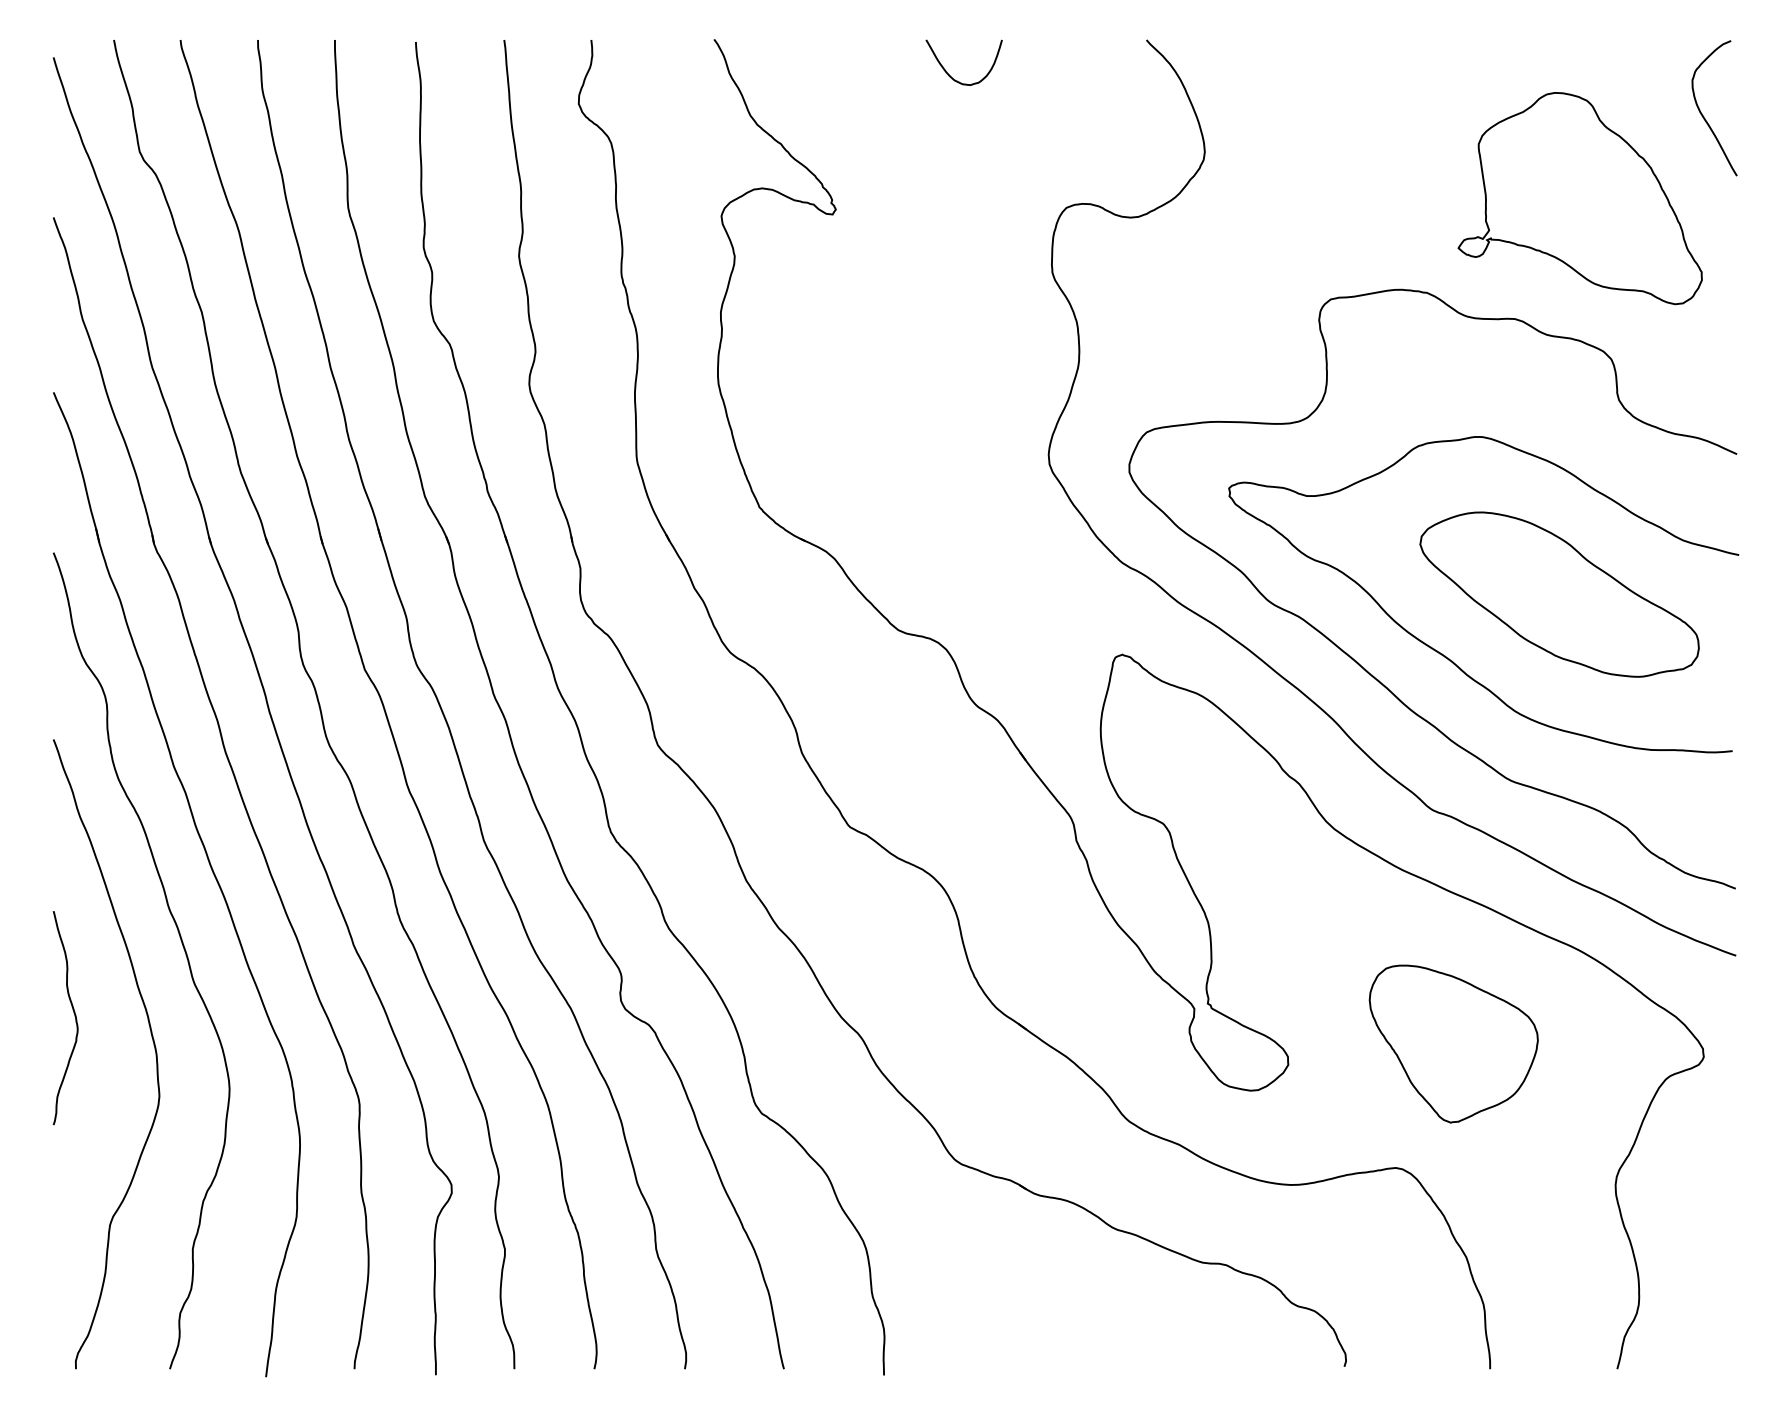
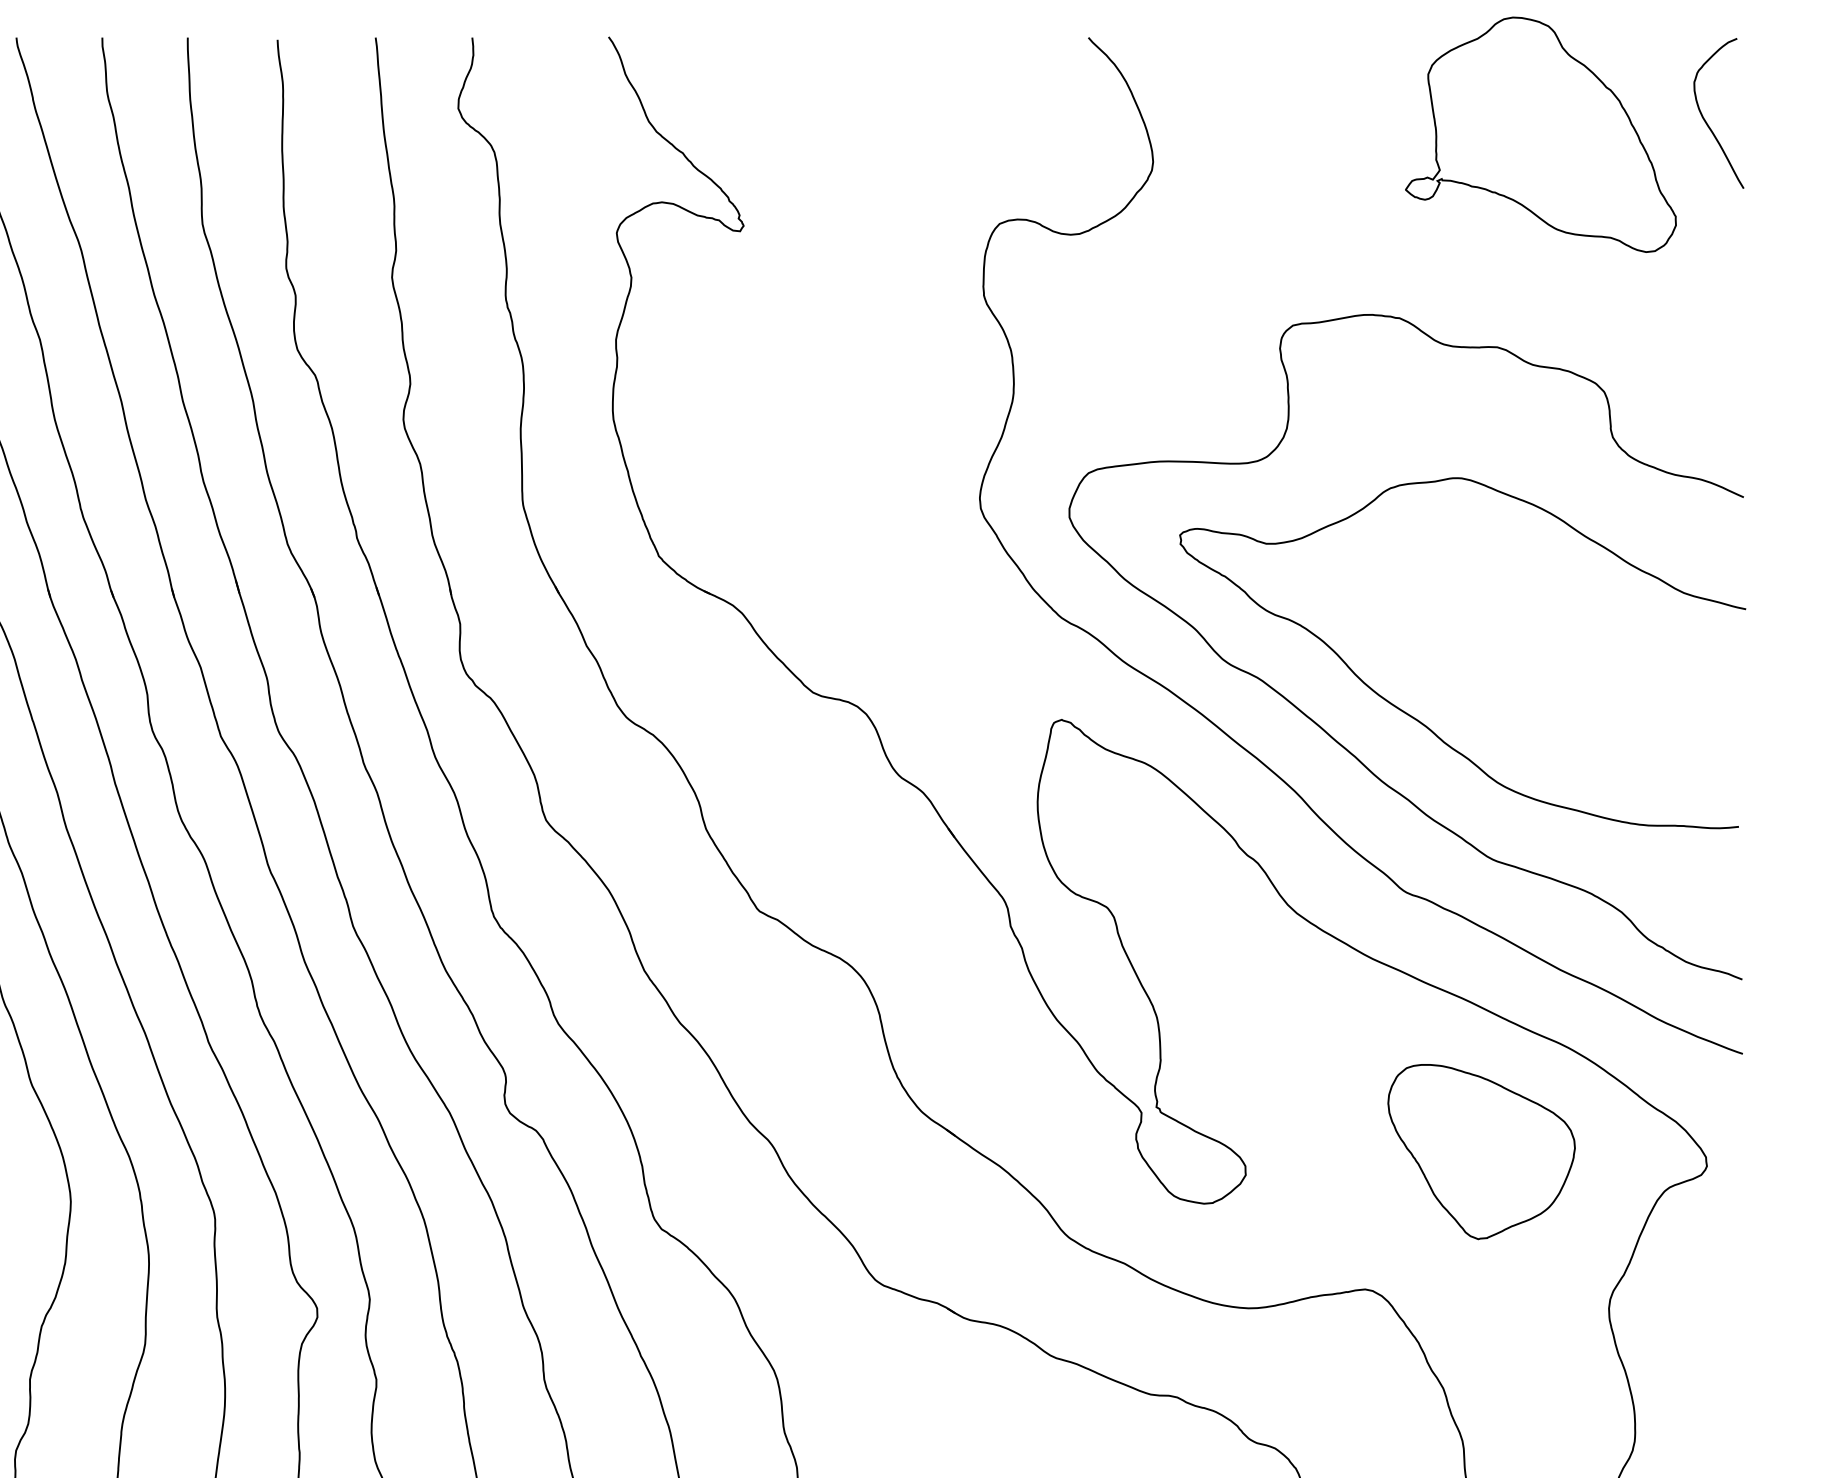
curve: (950, 75) -> (870, 77), removed
part: (1579, 198) -> (1540, 134), moved
part: (1559, 594) -> (1546, 653), removed
part: (1453, 1043) -> (1481, 1151), moved

